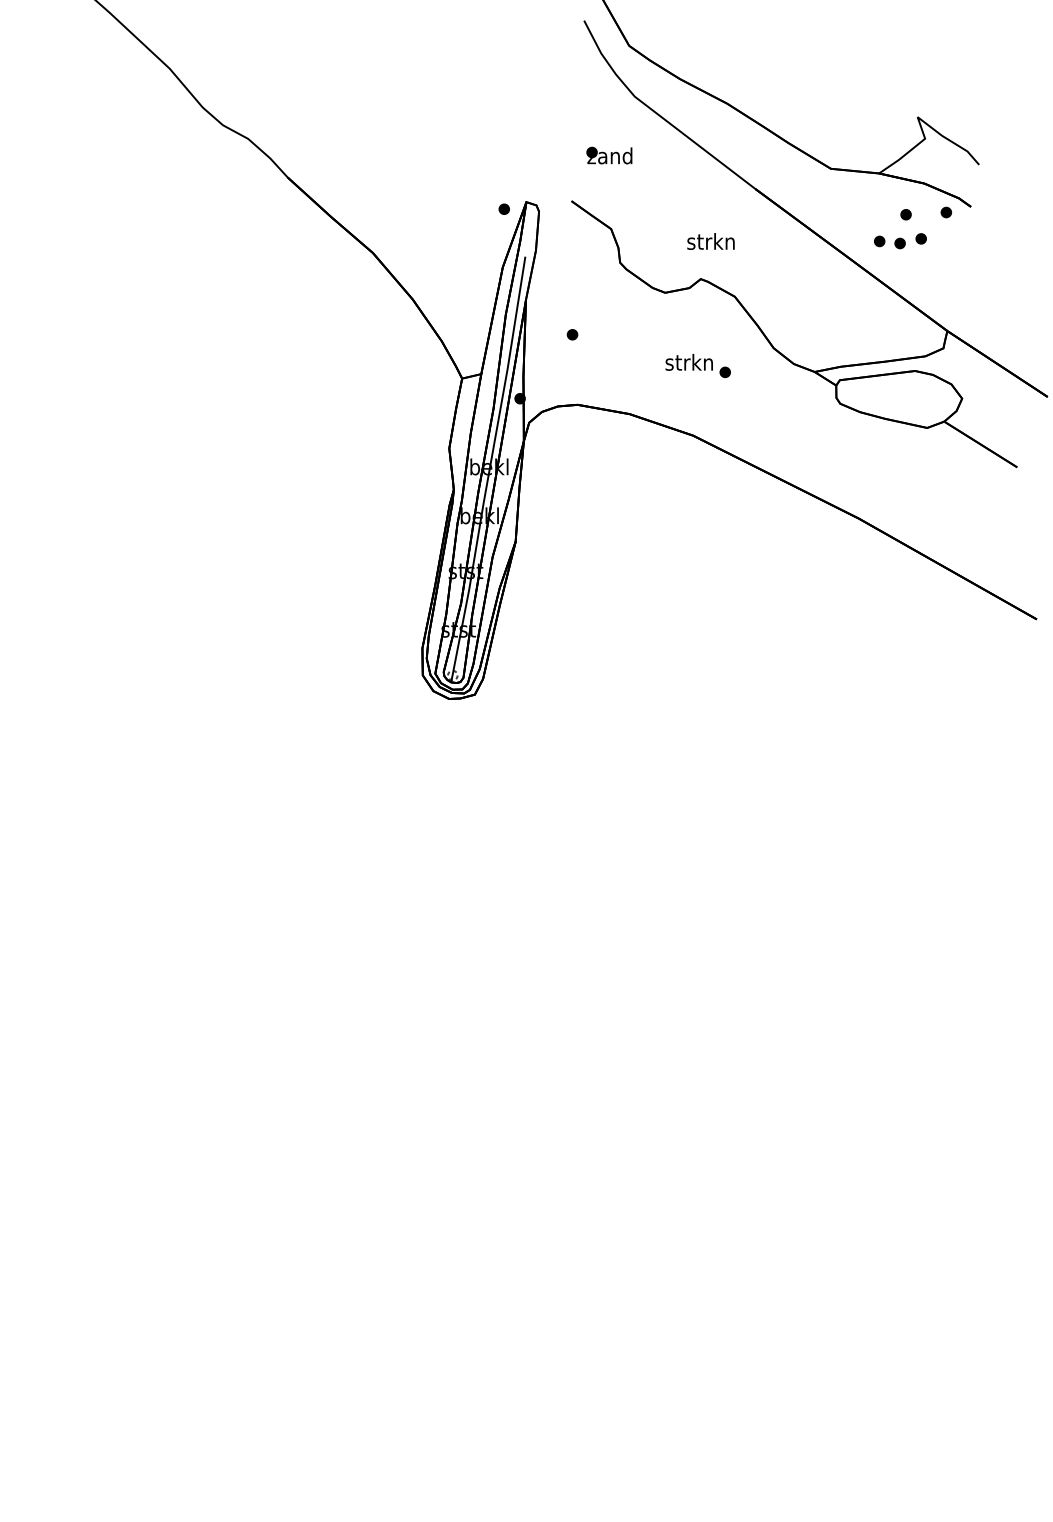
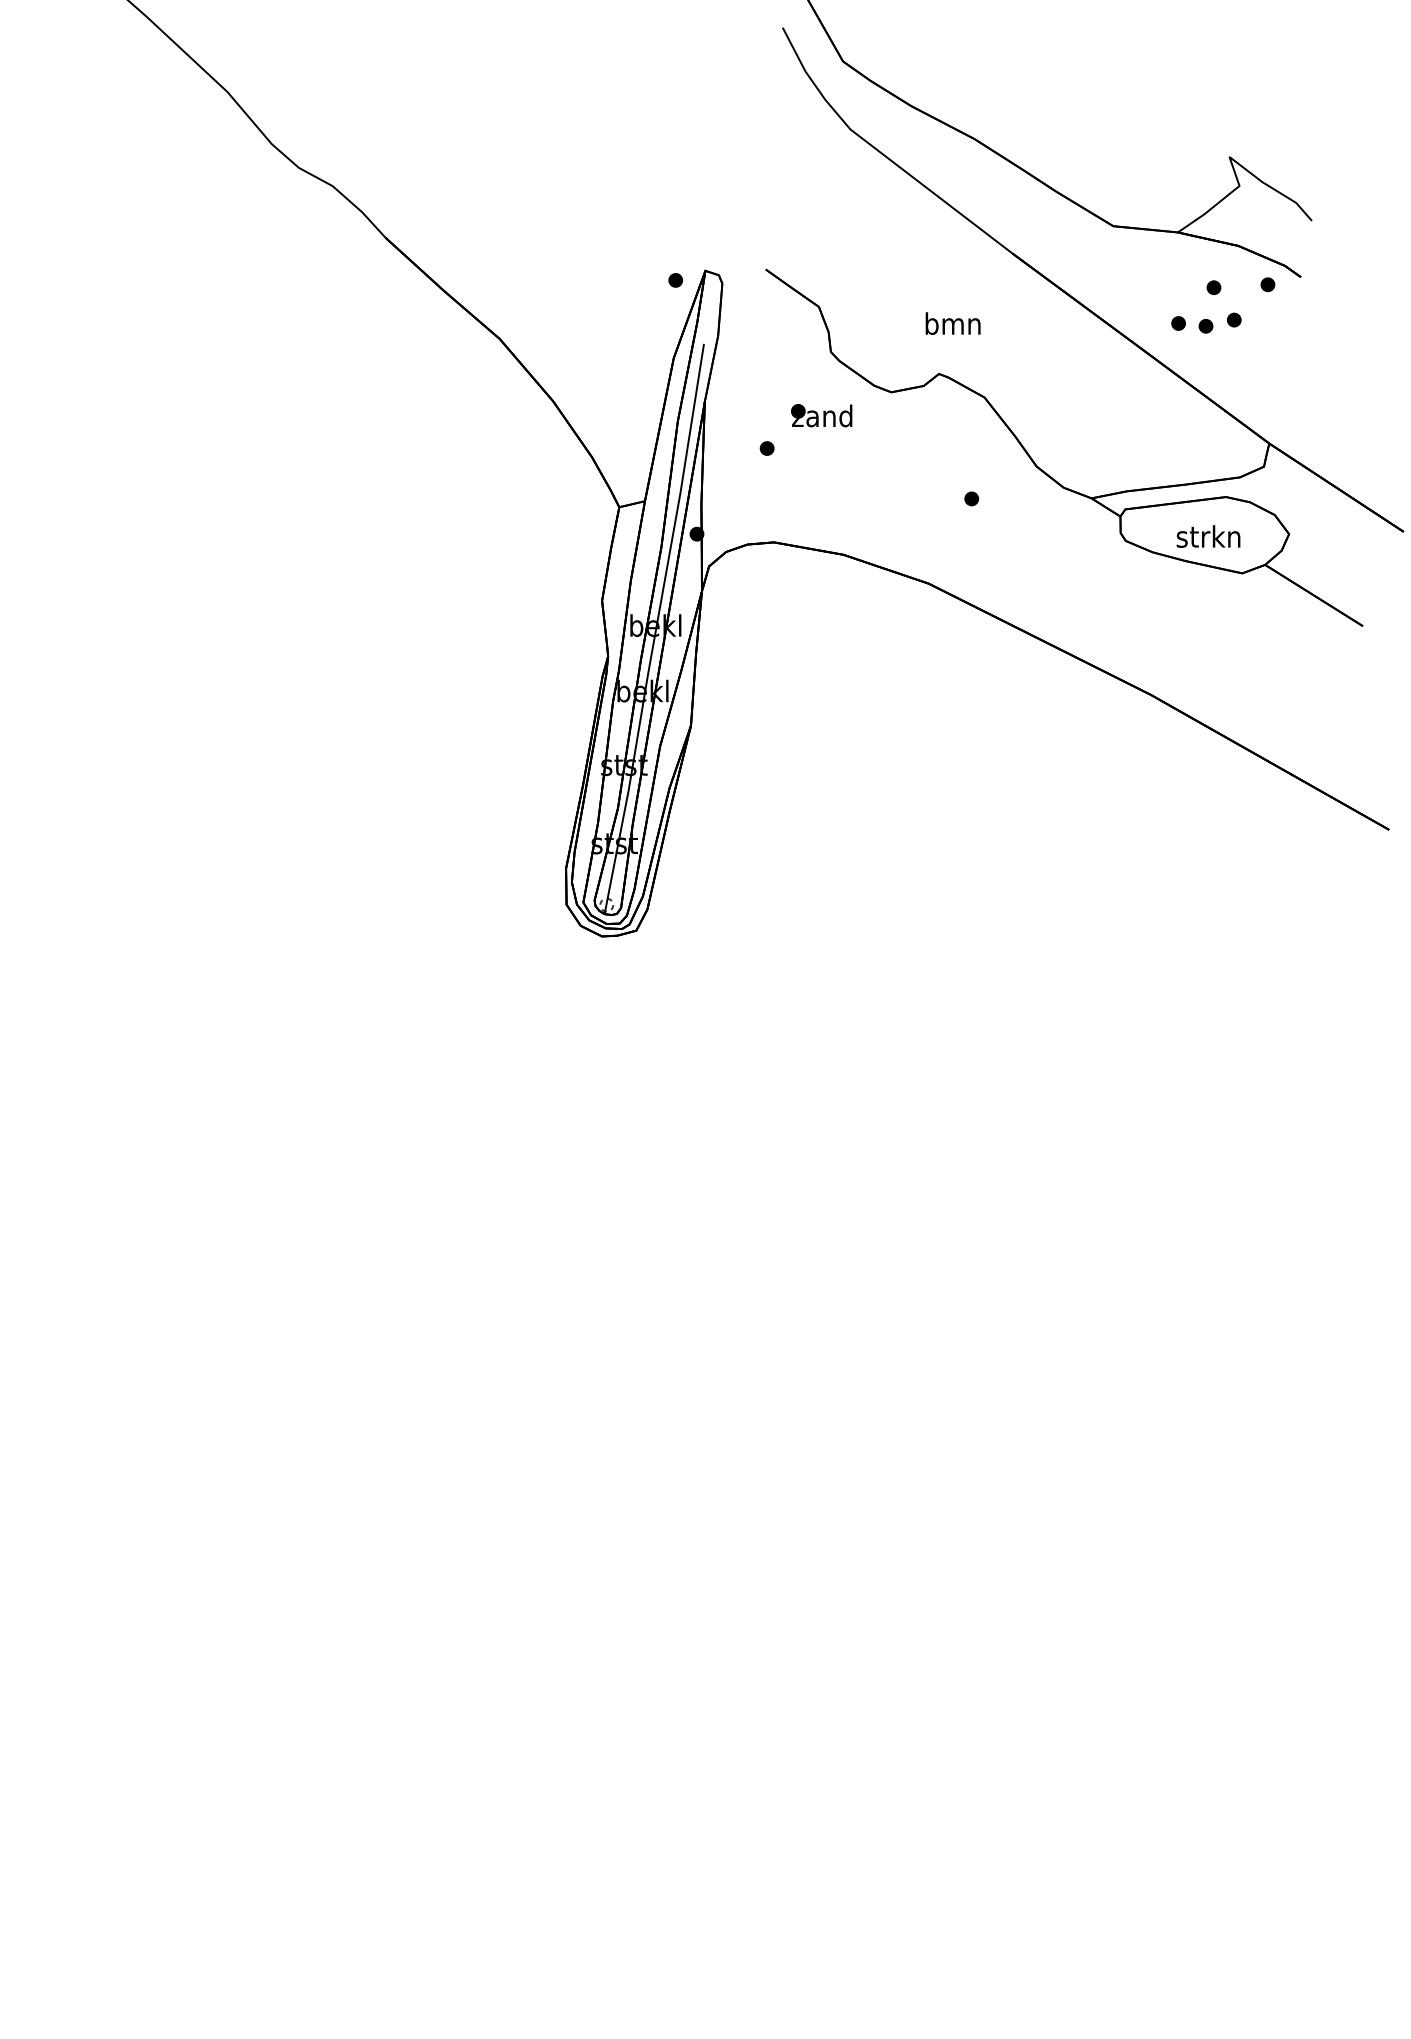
part: (609, 155) -> (821, 415), moved
text: (710, 241) -> (952, 323), strkn -> bmn
text: (689, 362) -> (1208, 536), moved

